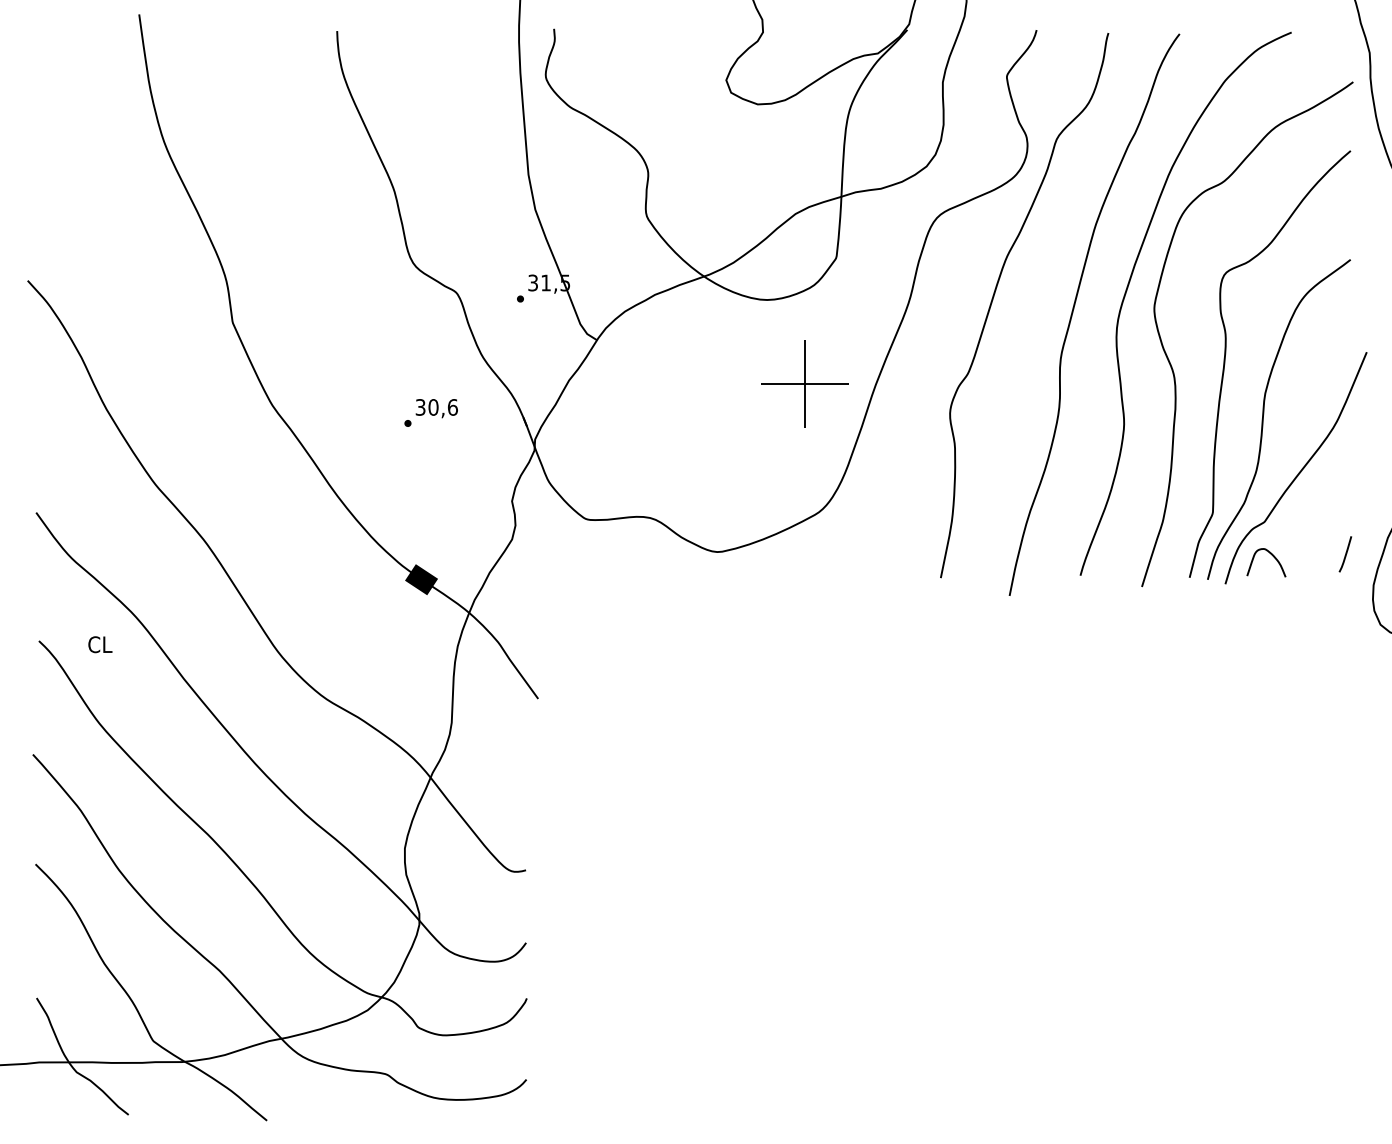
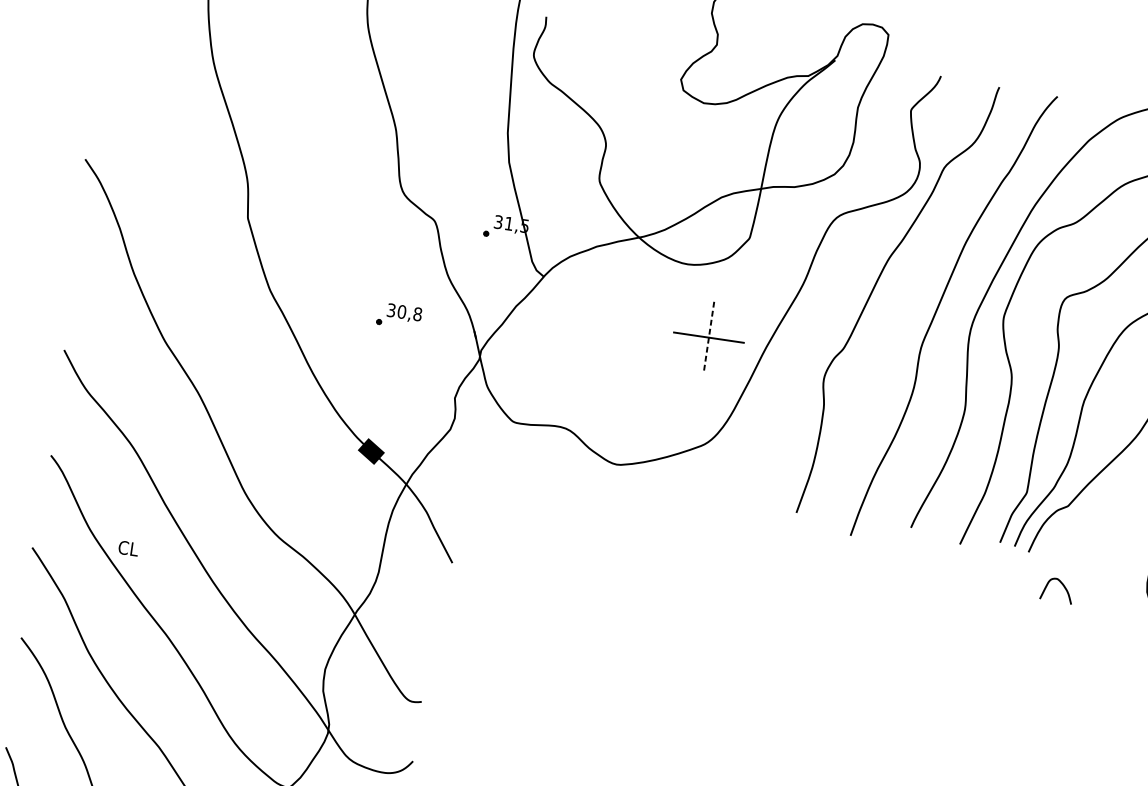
line: (805, 383) -> (709, 337), solid -> dashed
text: (452, 407) -> (417, 314), 30,6 -> 30,8
line: (1345, 554) -> (1130, 542), removed
curve: (1272, 556) -> (1062, 586), moved
text: (100, 644) -> (128, 548), moved

